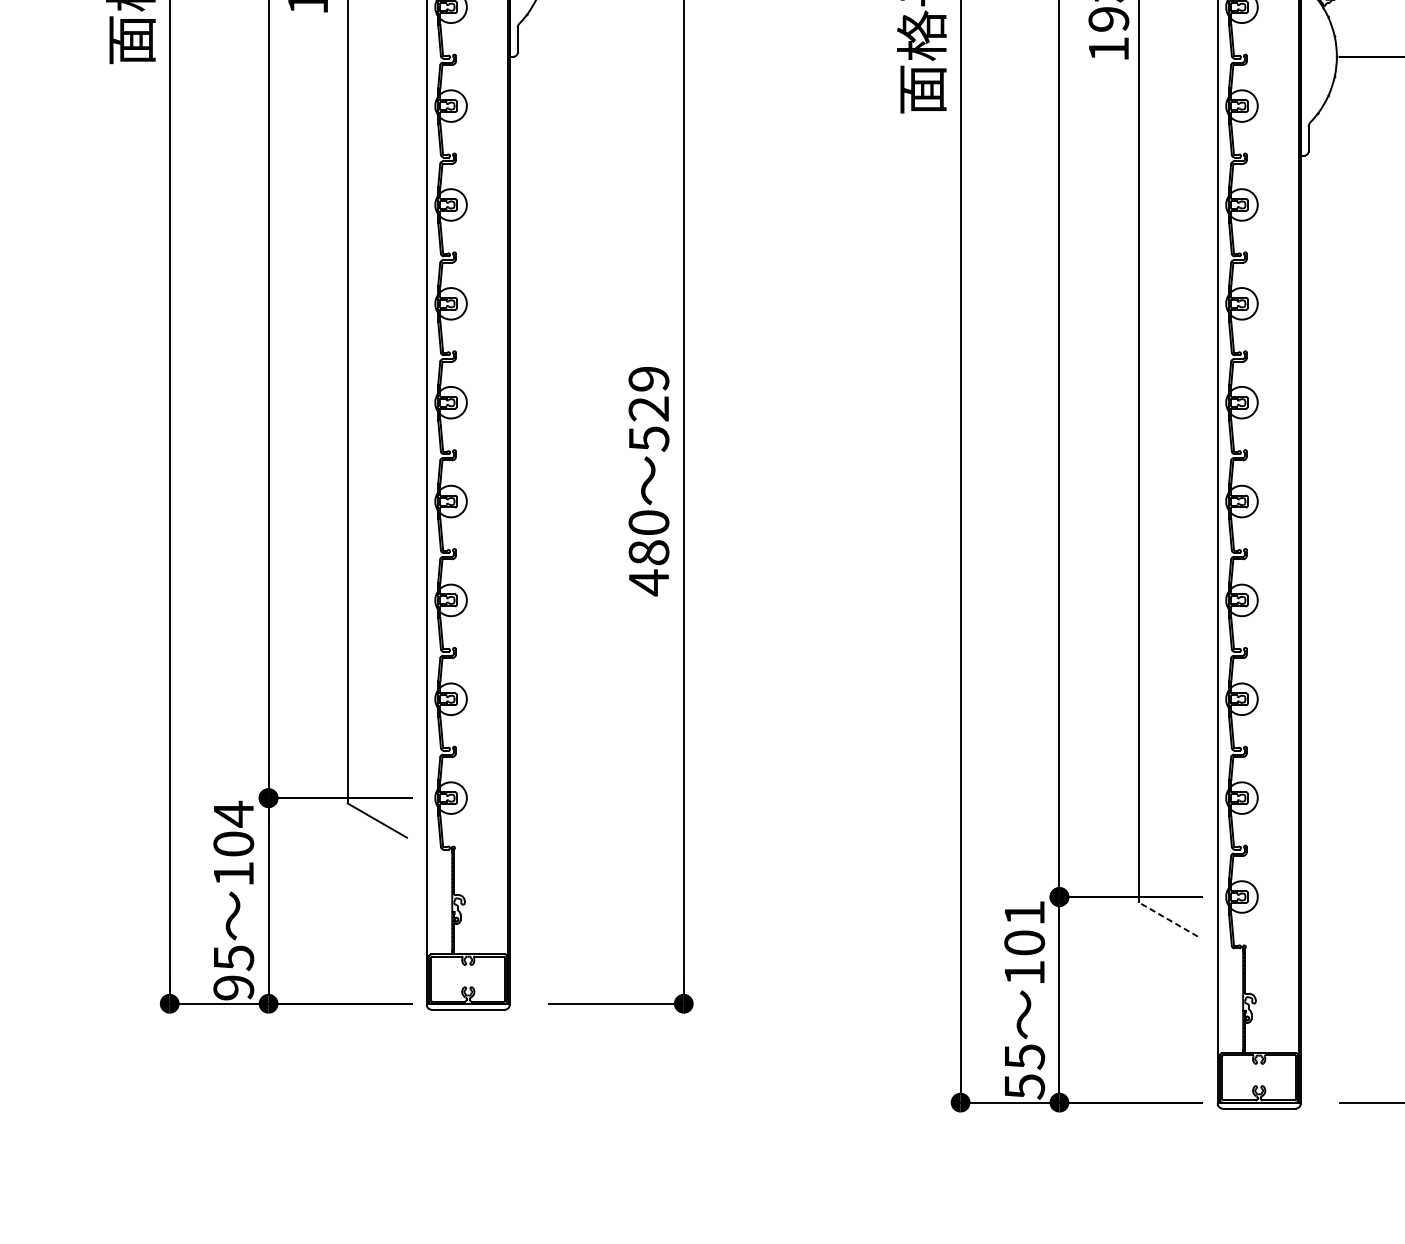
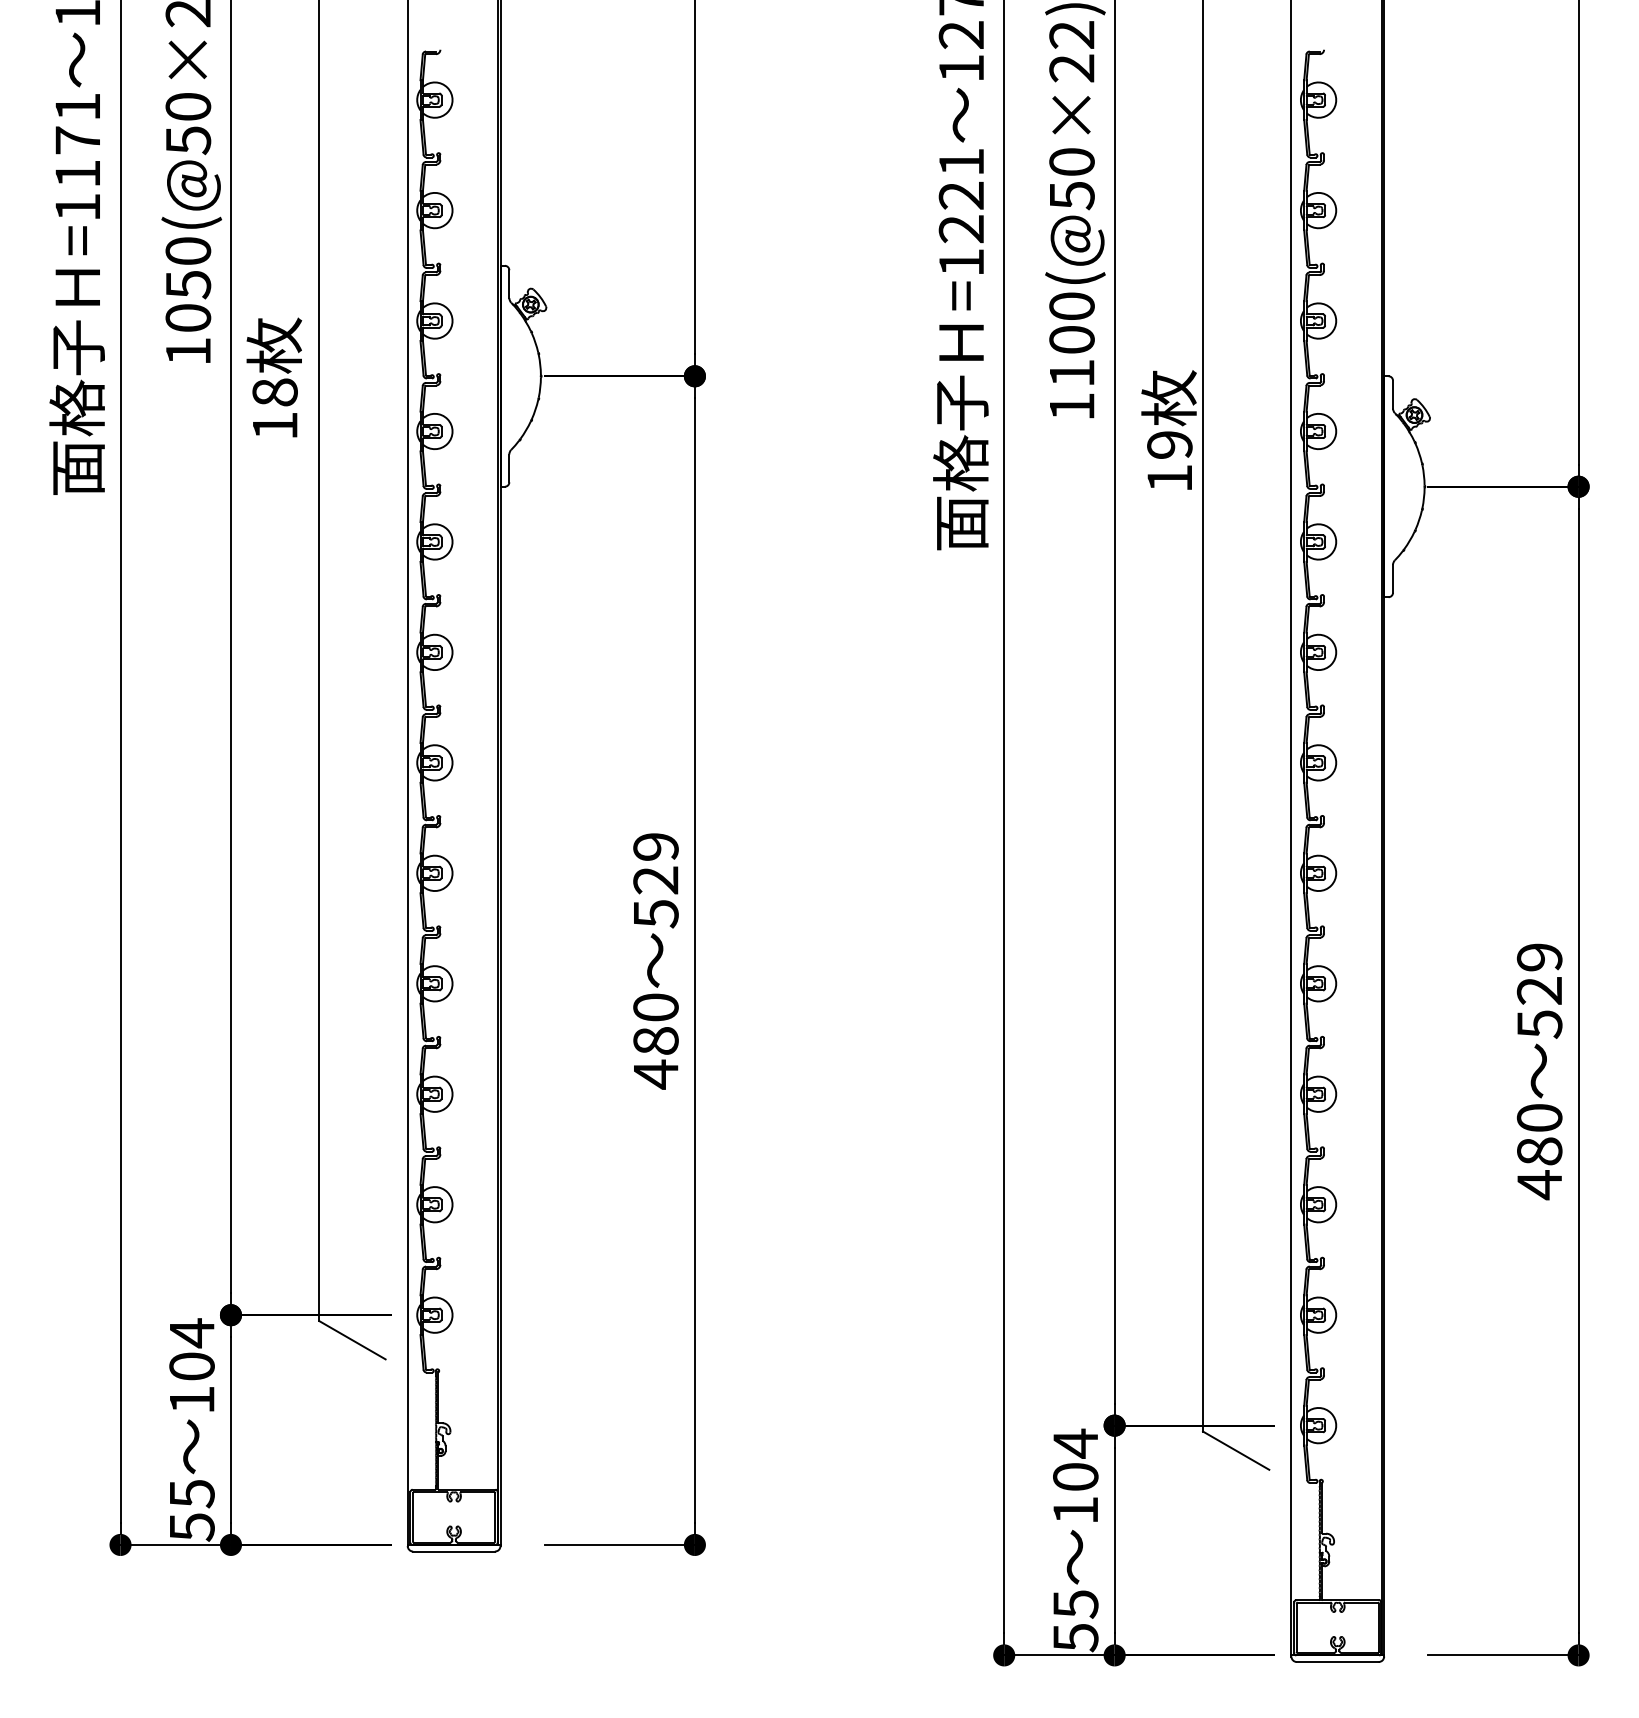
text: (1024, 912) -> (1075, 1443), 101 -> 104
line: (1167, 919) -> (1235, 1450), dashed -> solid
text: (233, 988) -> (191, 1527), 95 -> 55

